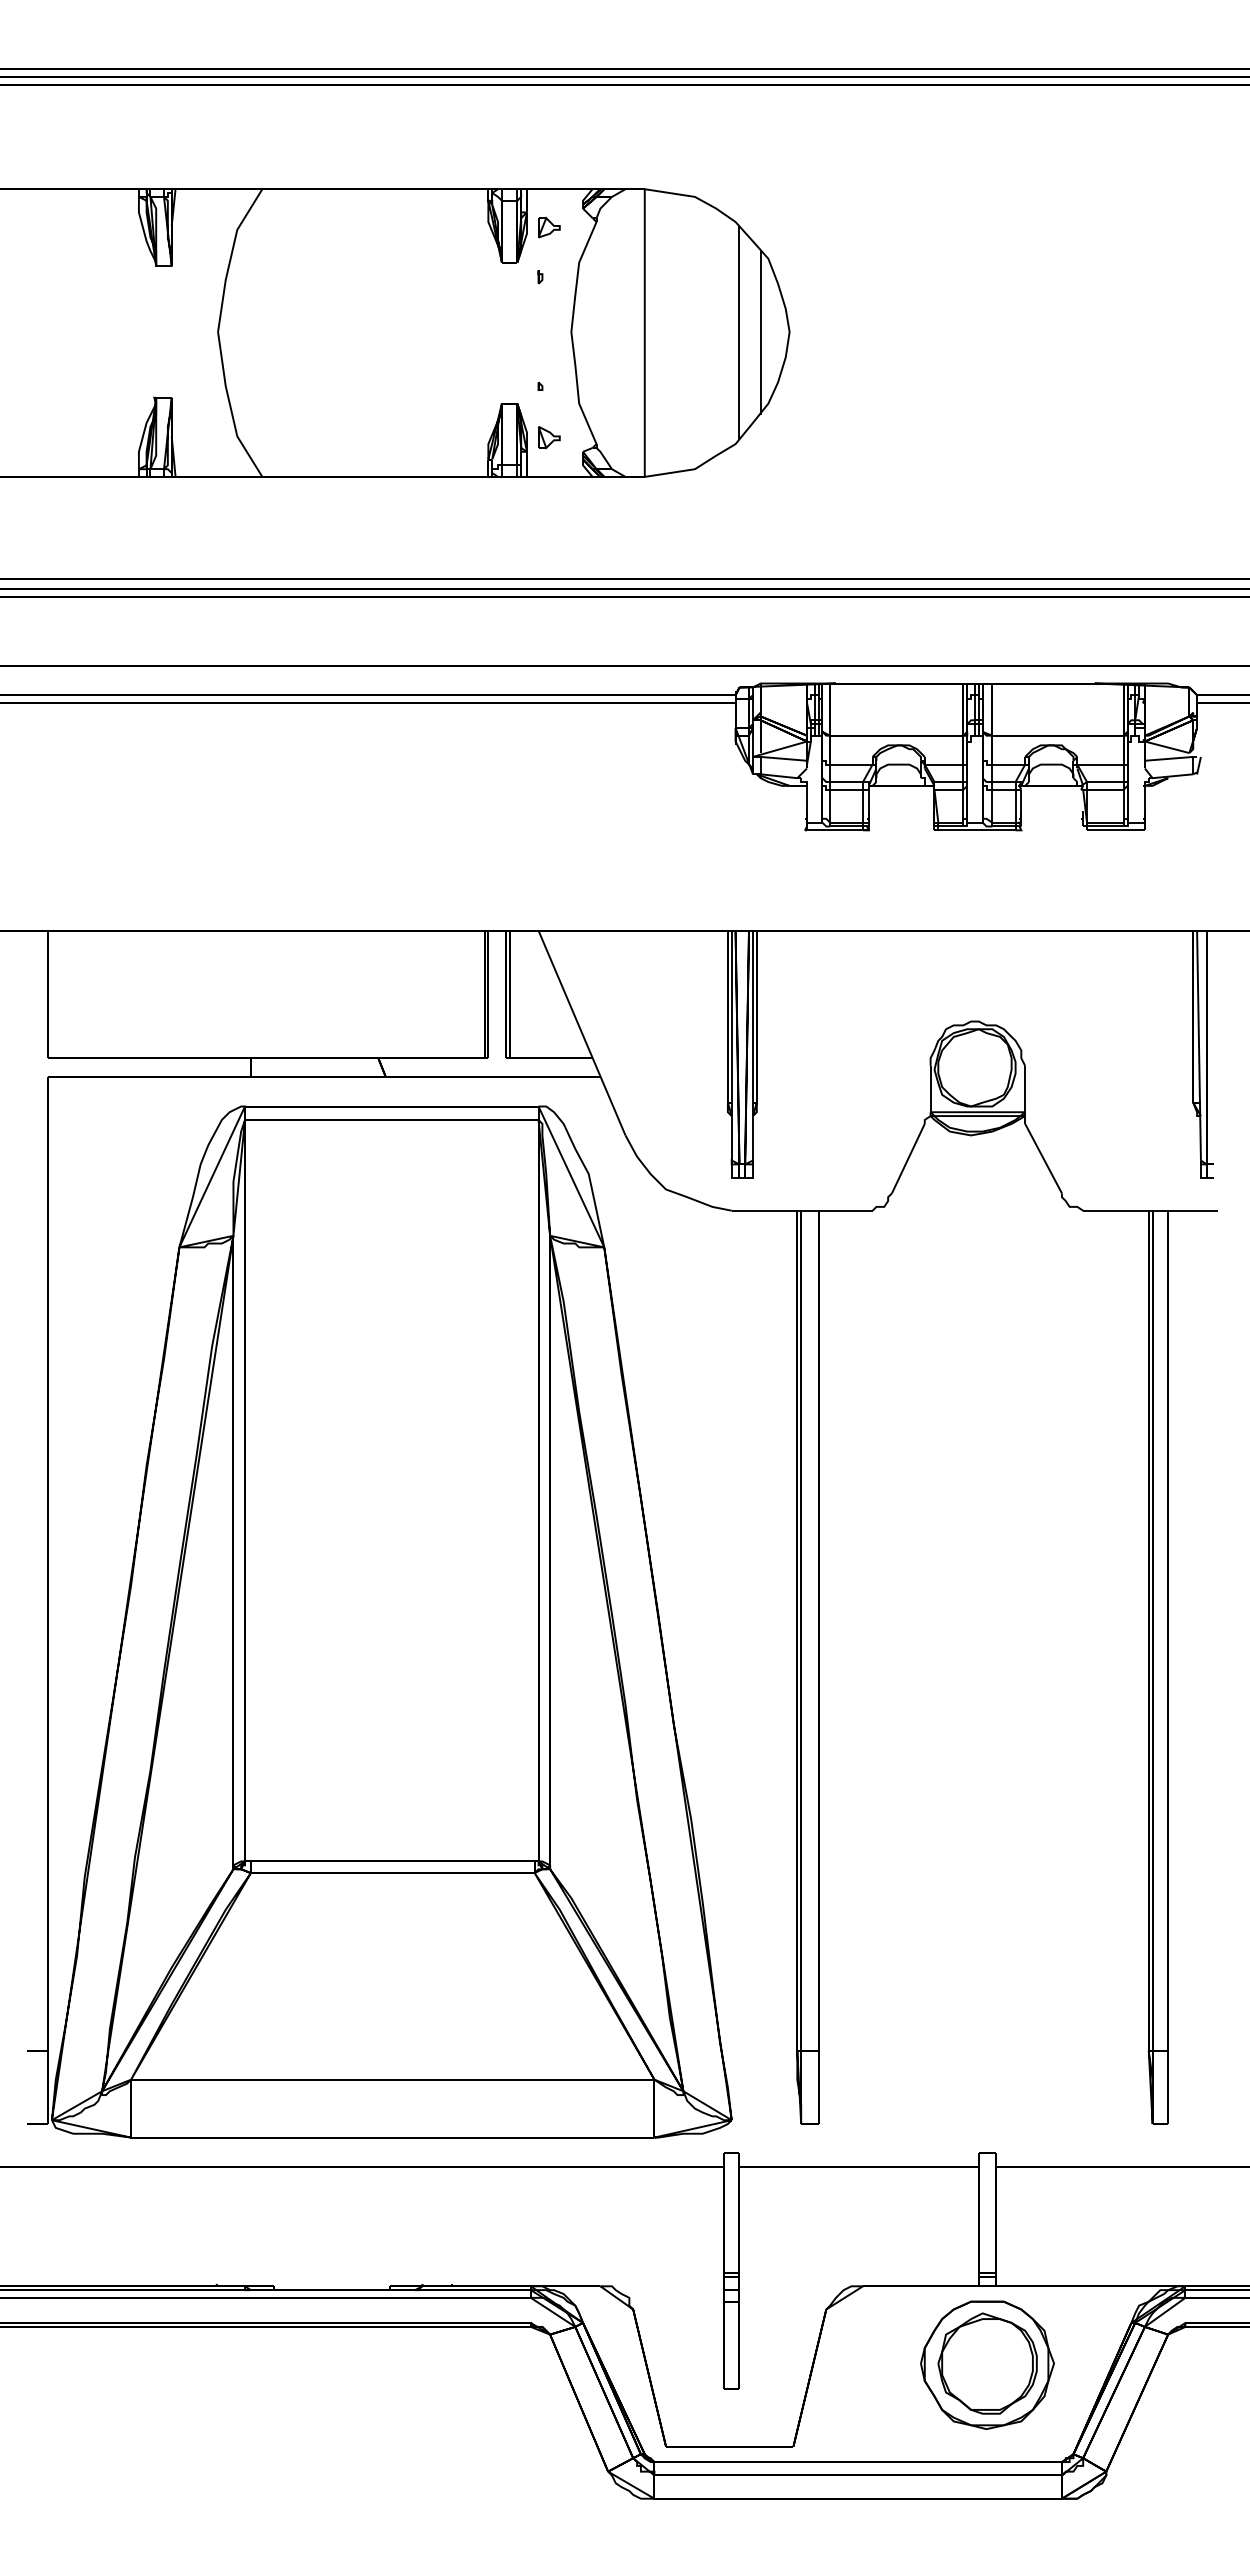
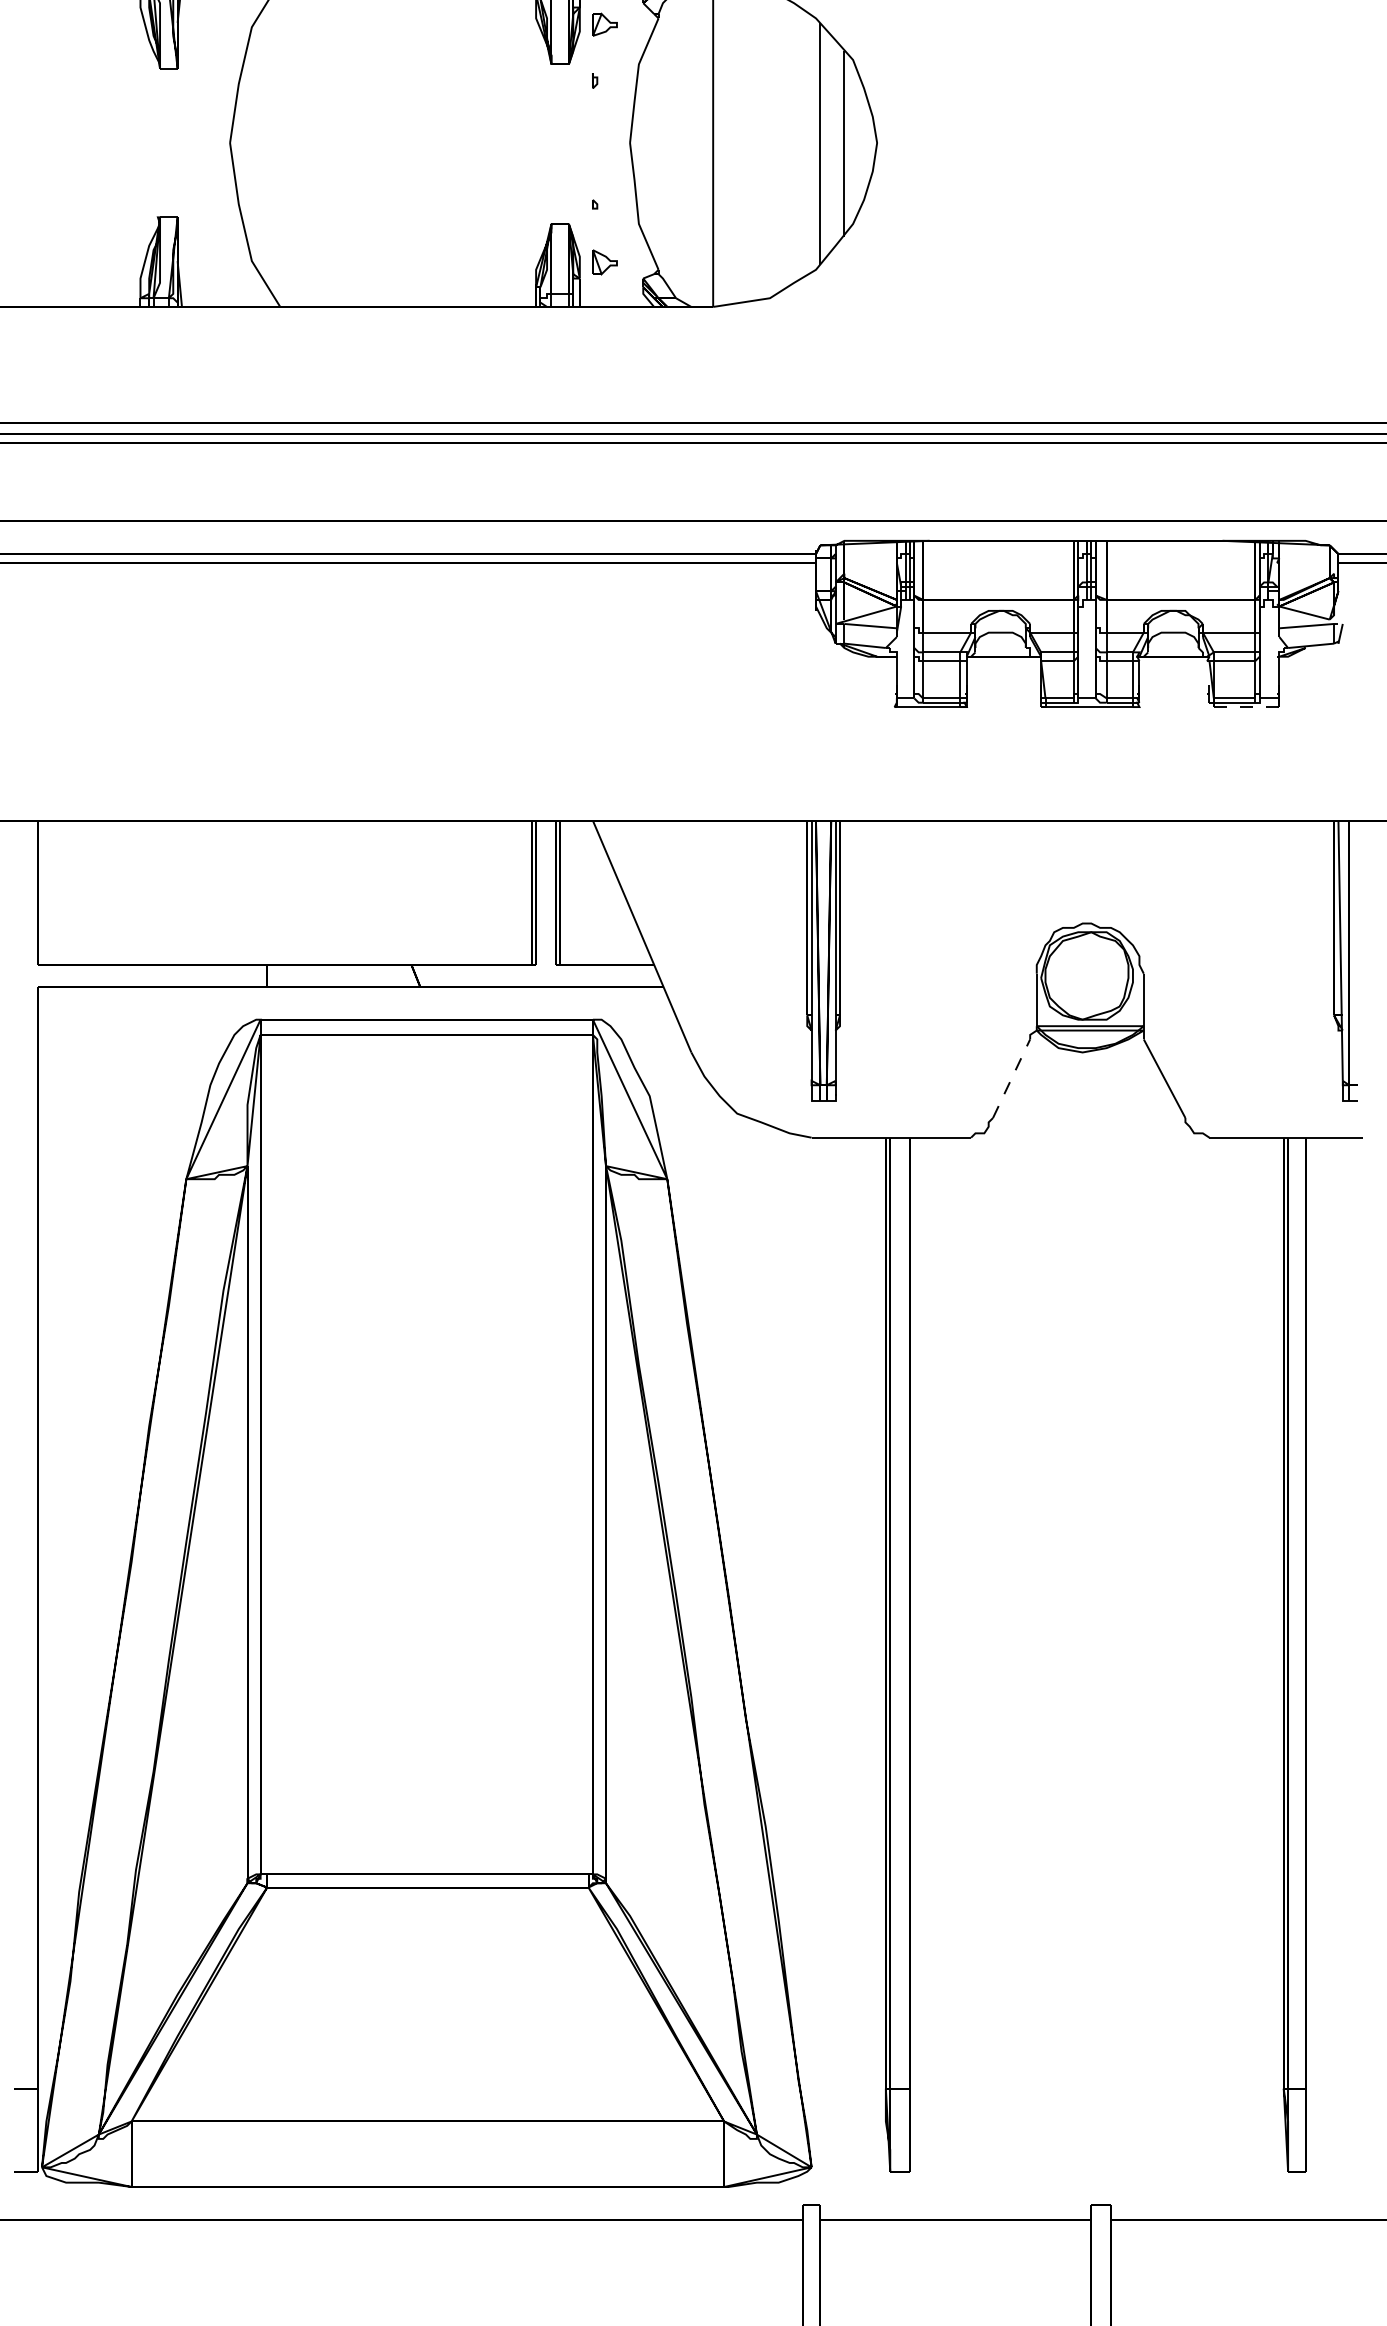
line: (1115, 830) -> (1246, 707), solid -> dashed
line: (908, 1158) -> (1011, 1078), solid -> dashed

